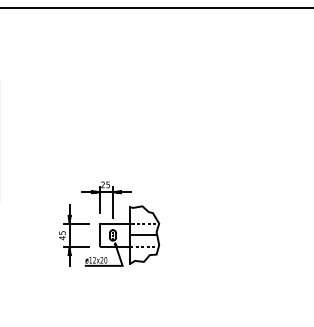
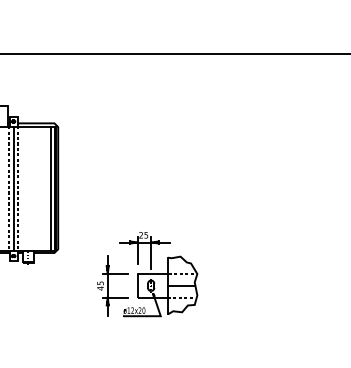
part: (109, 224) -> (147, 274), moved

